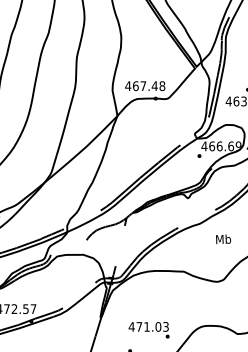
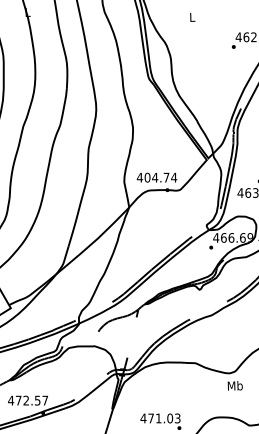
text: (148, 85) -> (160, 177), 467.48 -> 404.74
text: (222, 238) -> (234, 385), moved

